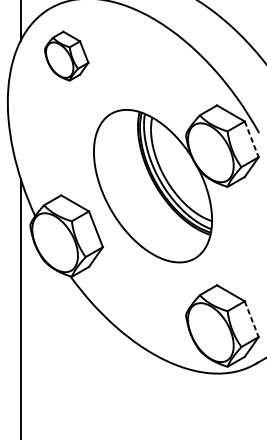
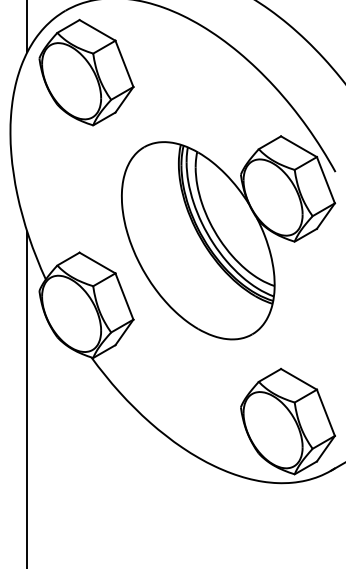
part: (66, 56) -> (86, 72), size x1.67
line: (251, 139) -> (325, 180), dashed -> solid
line: (251, 318) -> (325, 412), dashed -> solid

